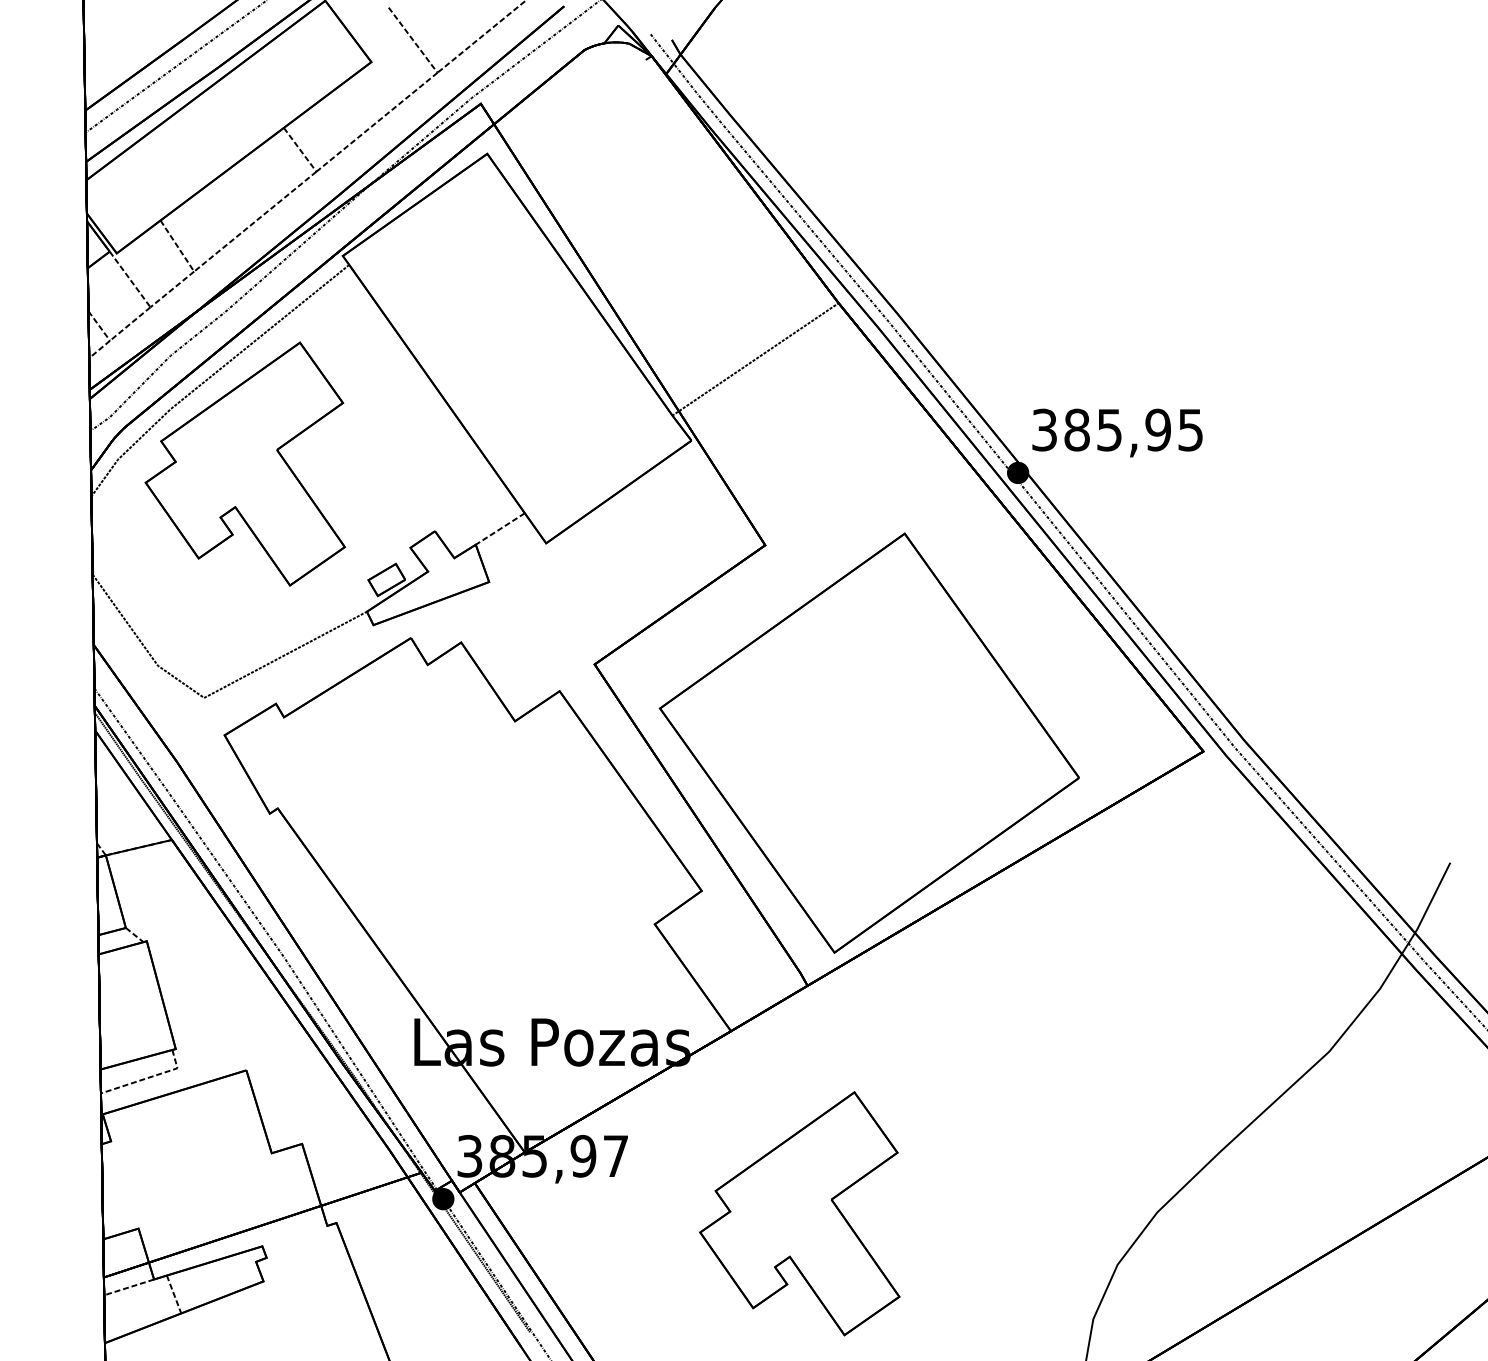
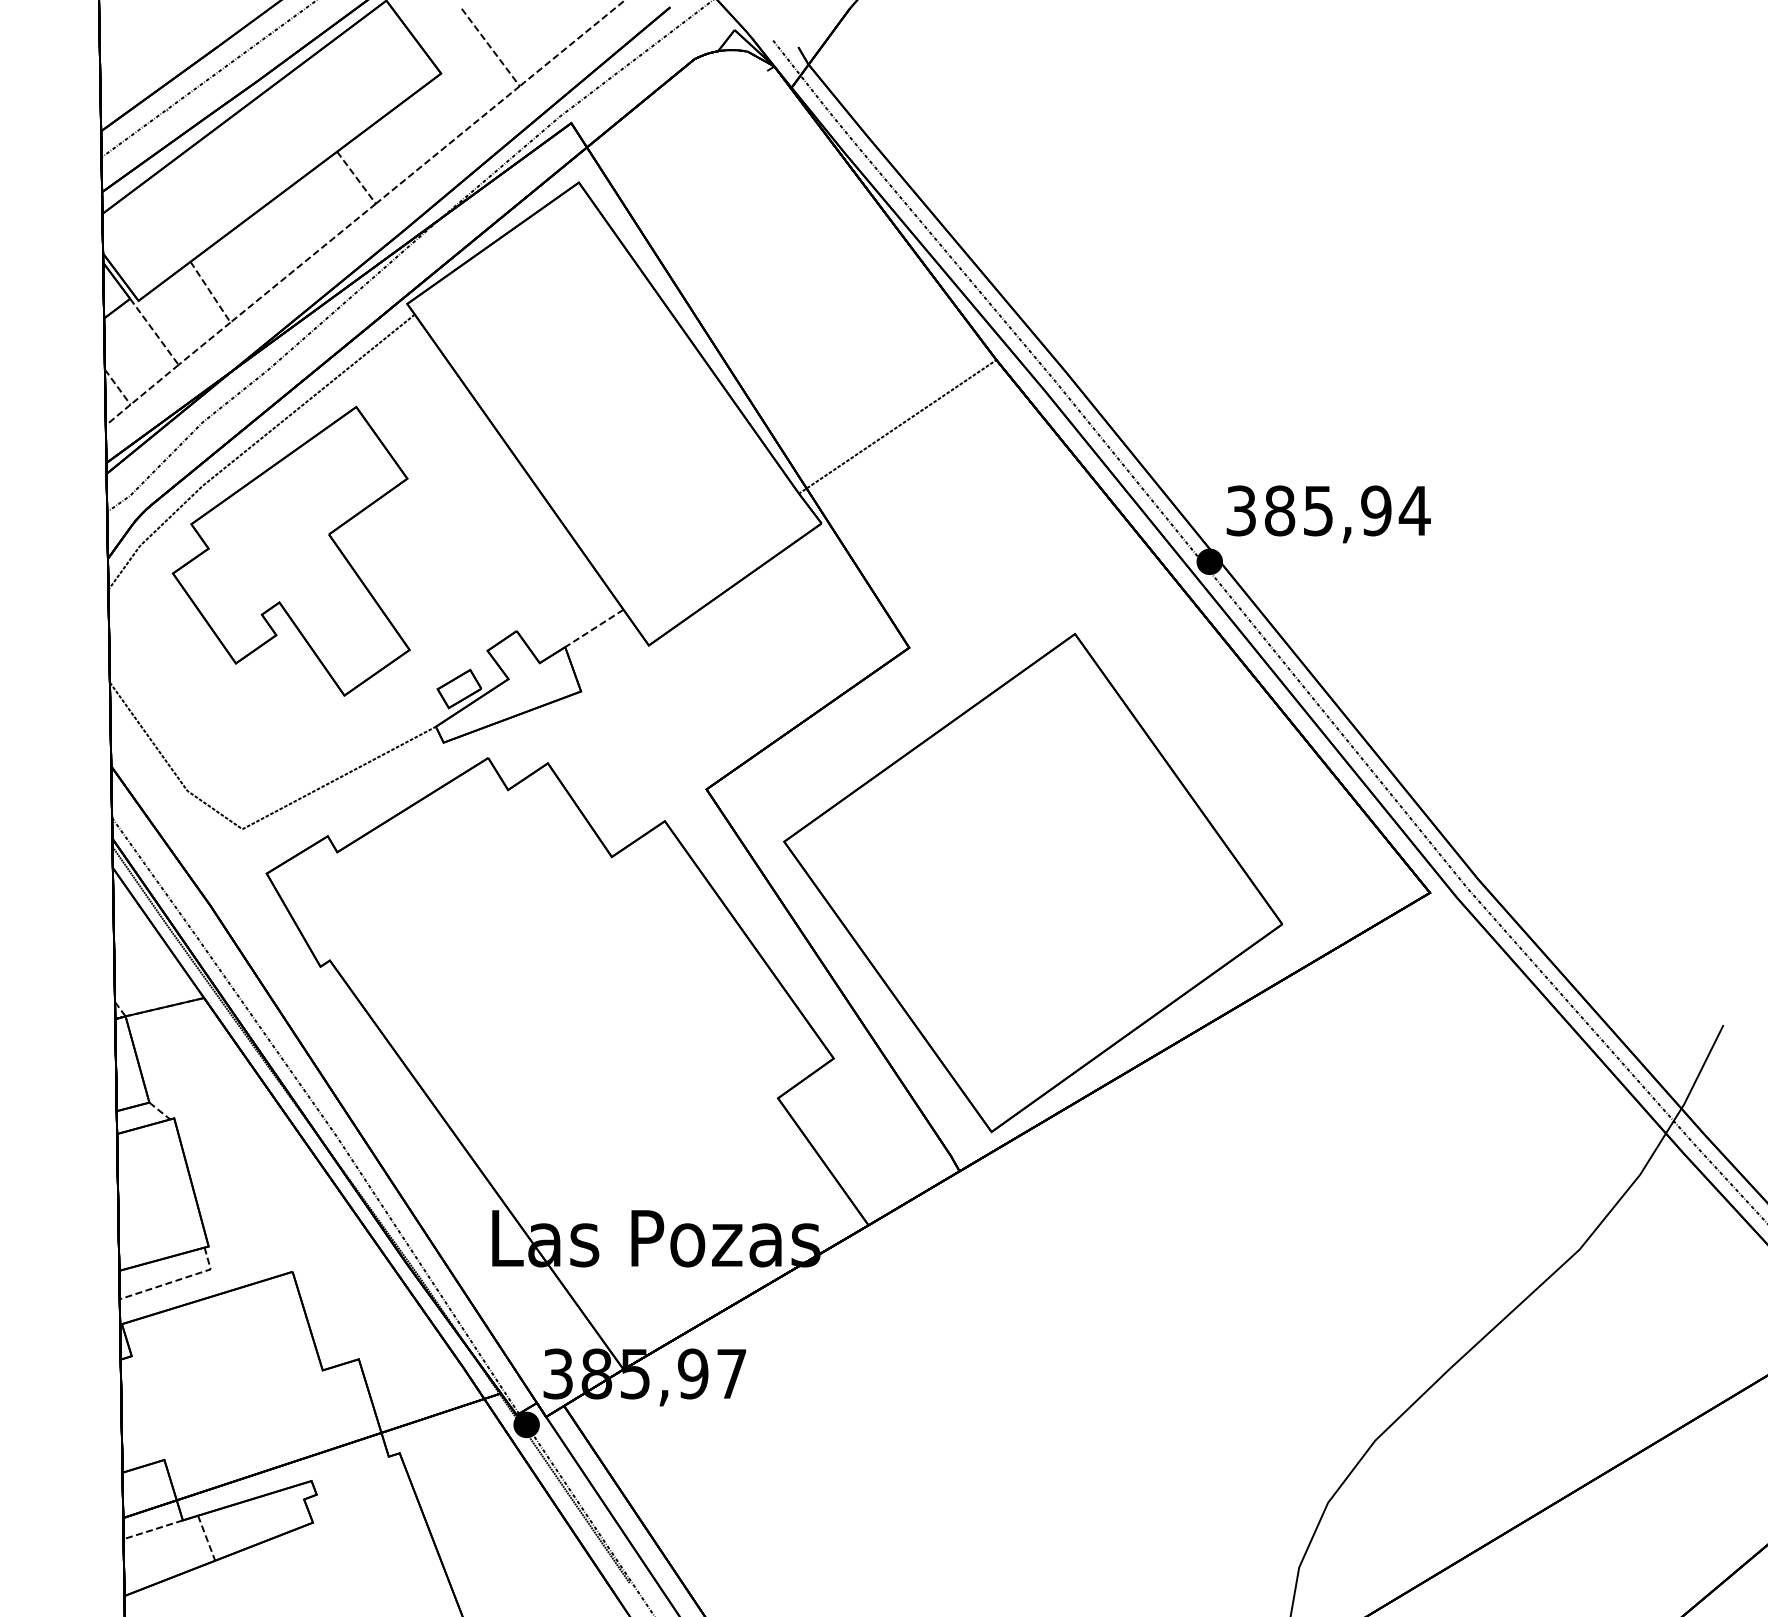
text: (1190, 430) -> (1414, 511), 385,95 -> 385,94
part: (799, 1213) -> (949, 1441), removed

